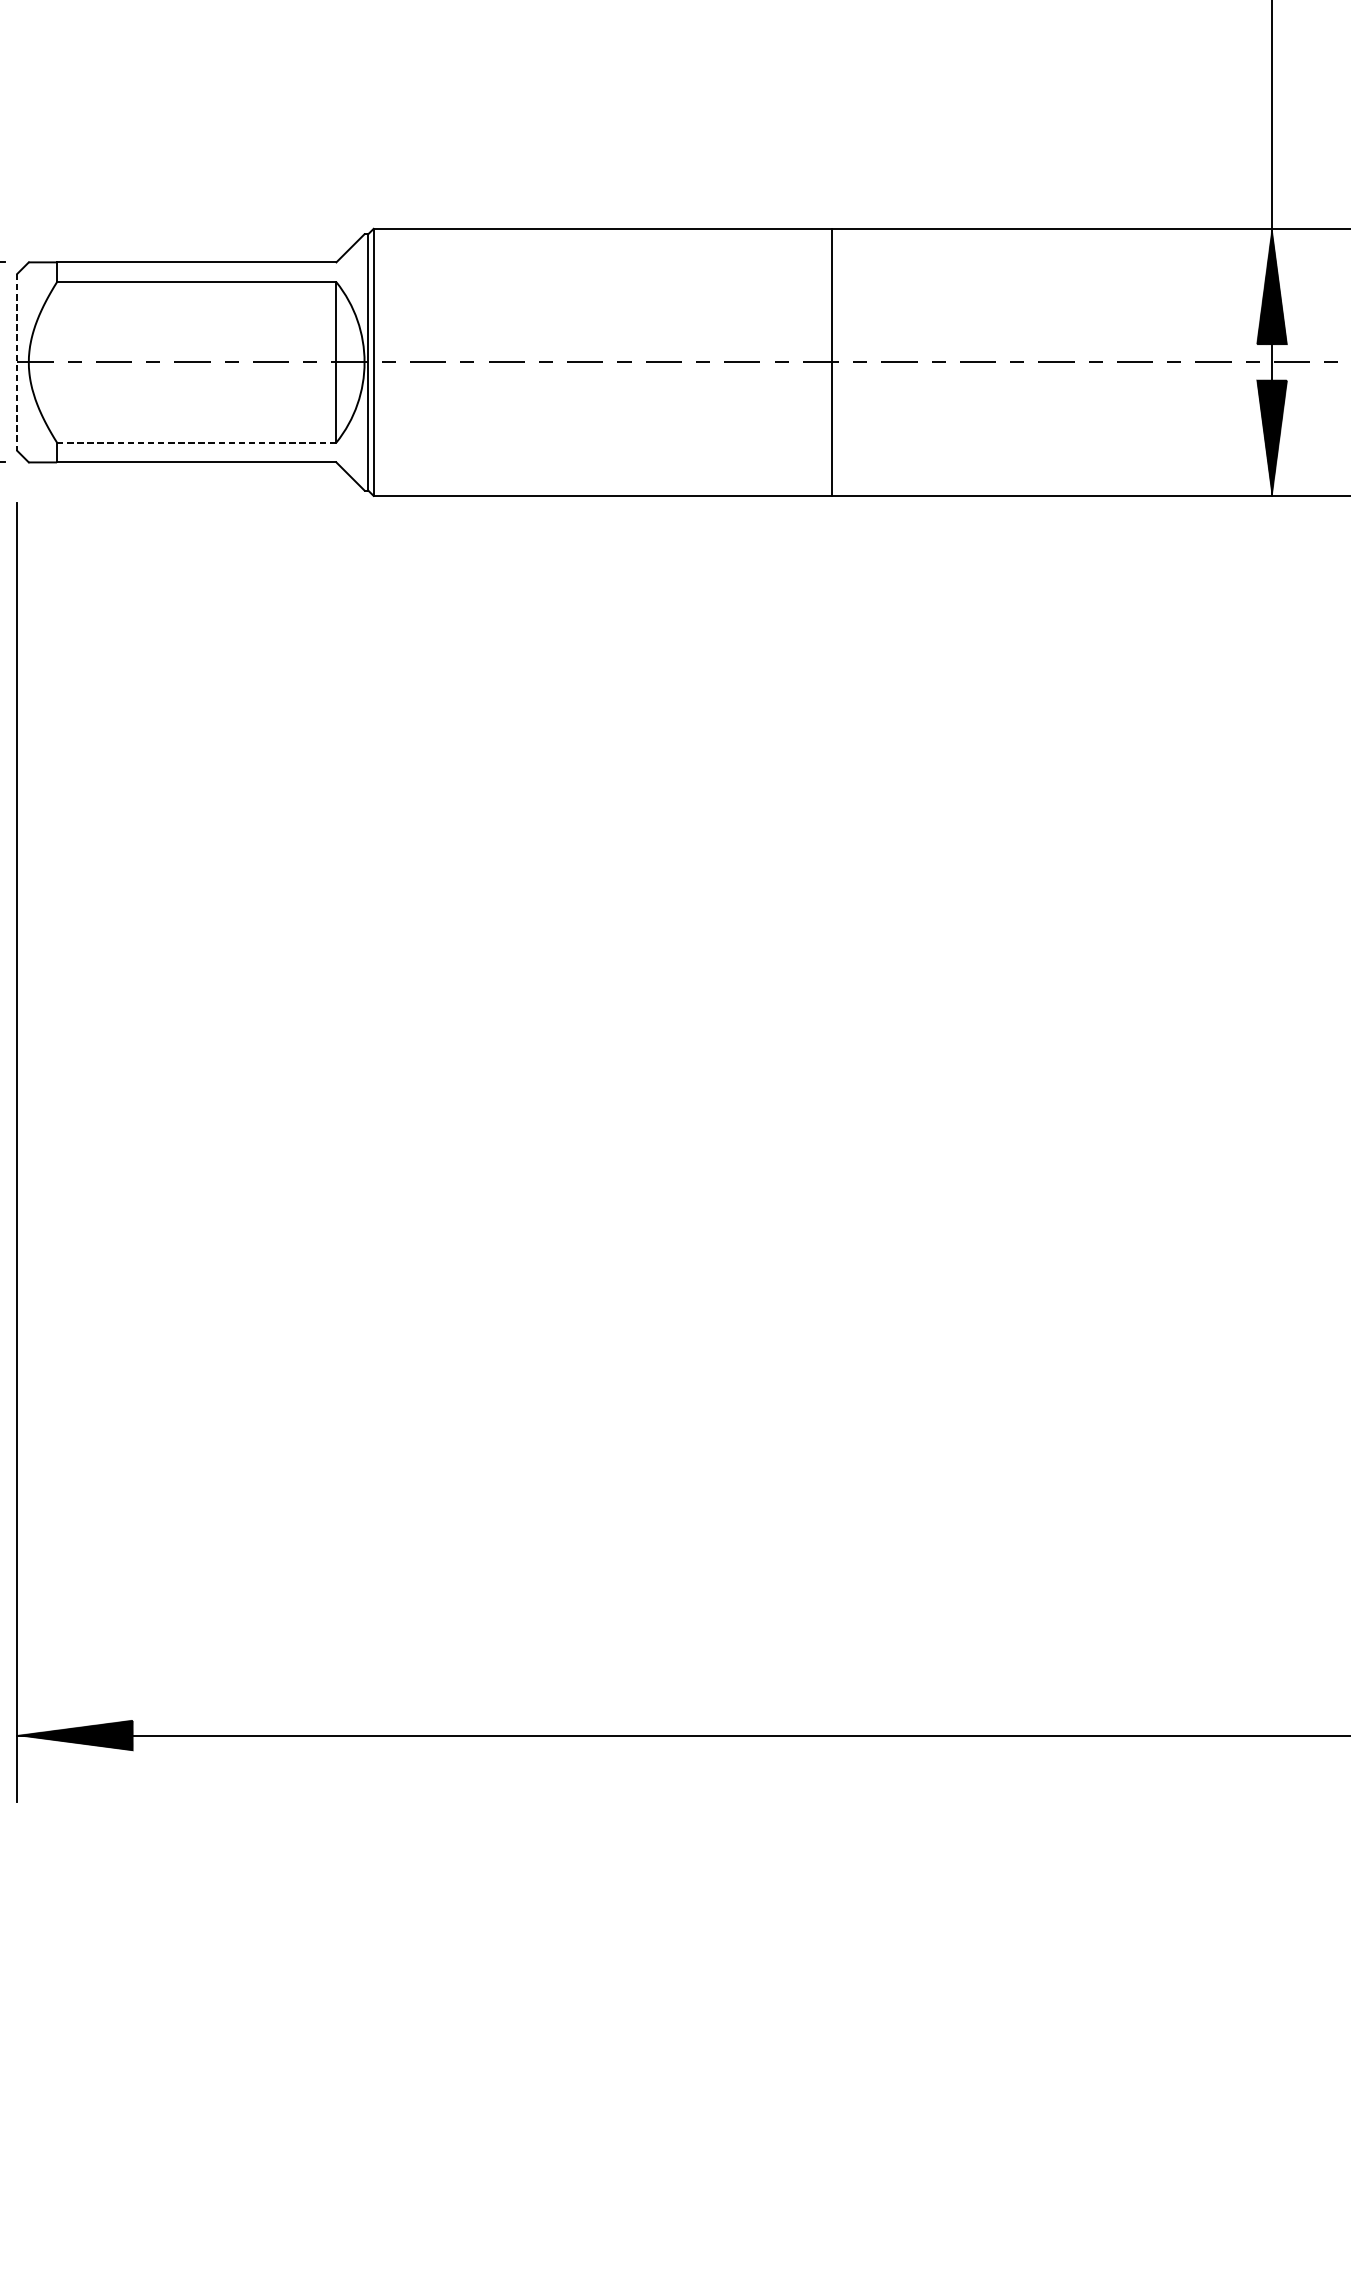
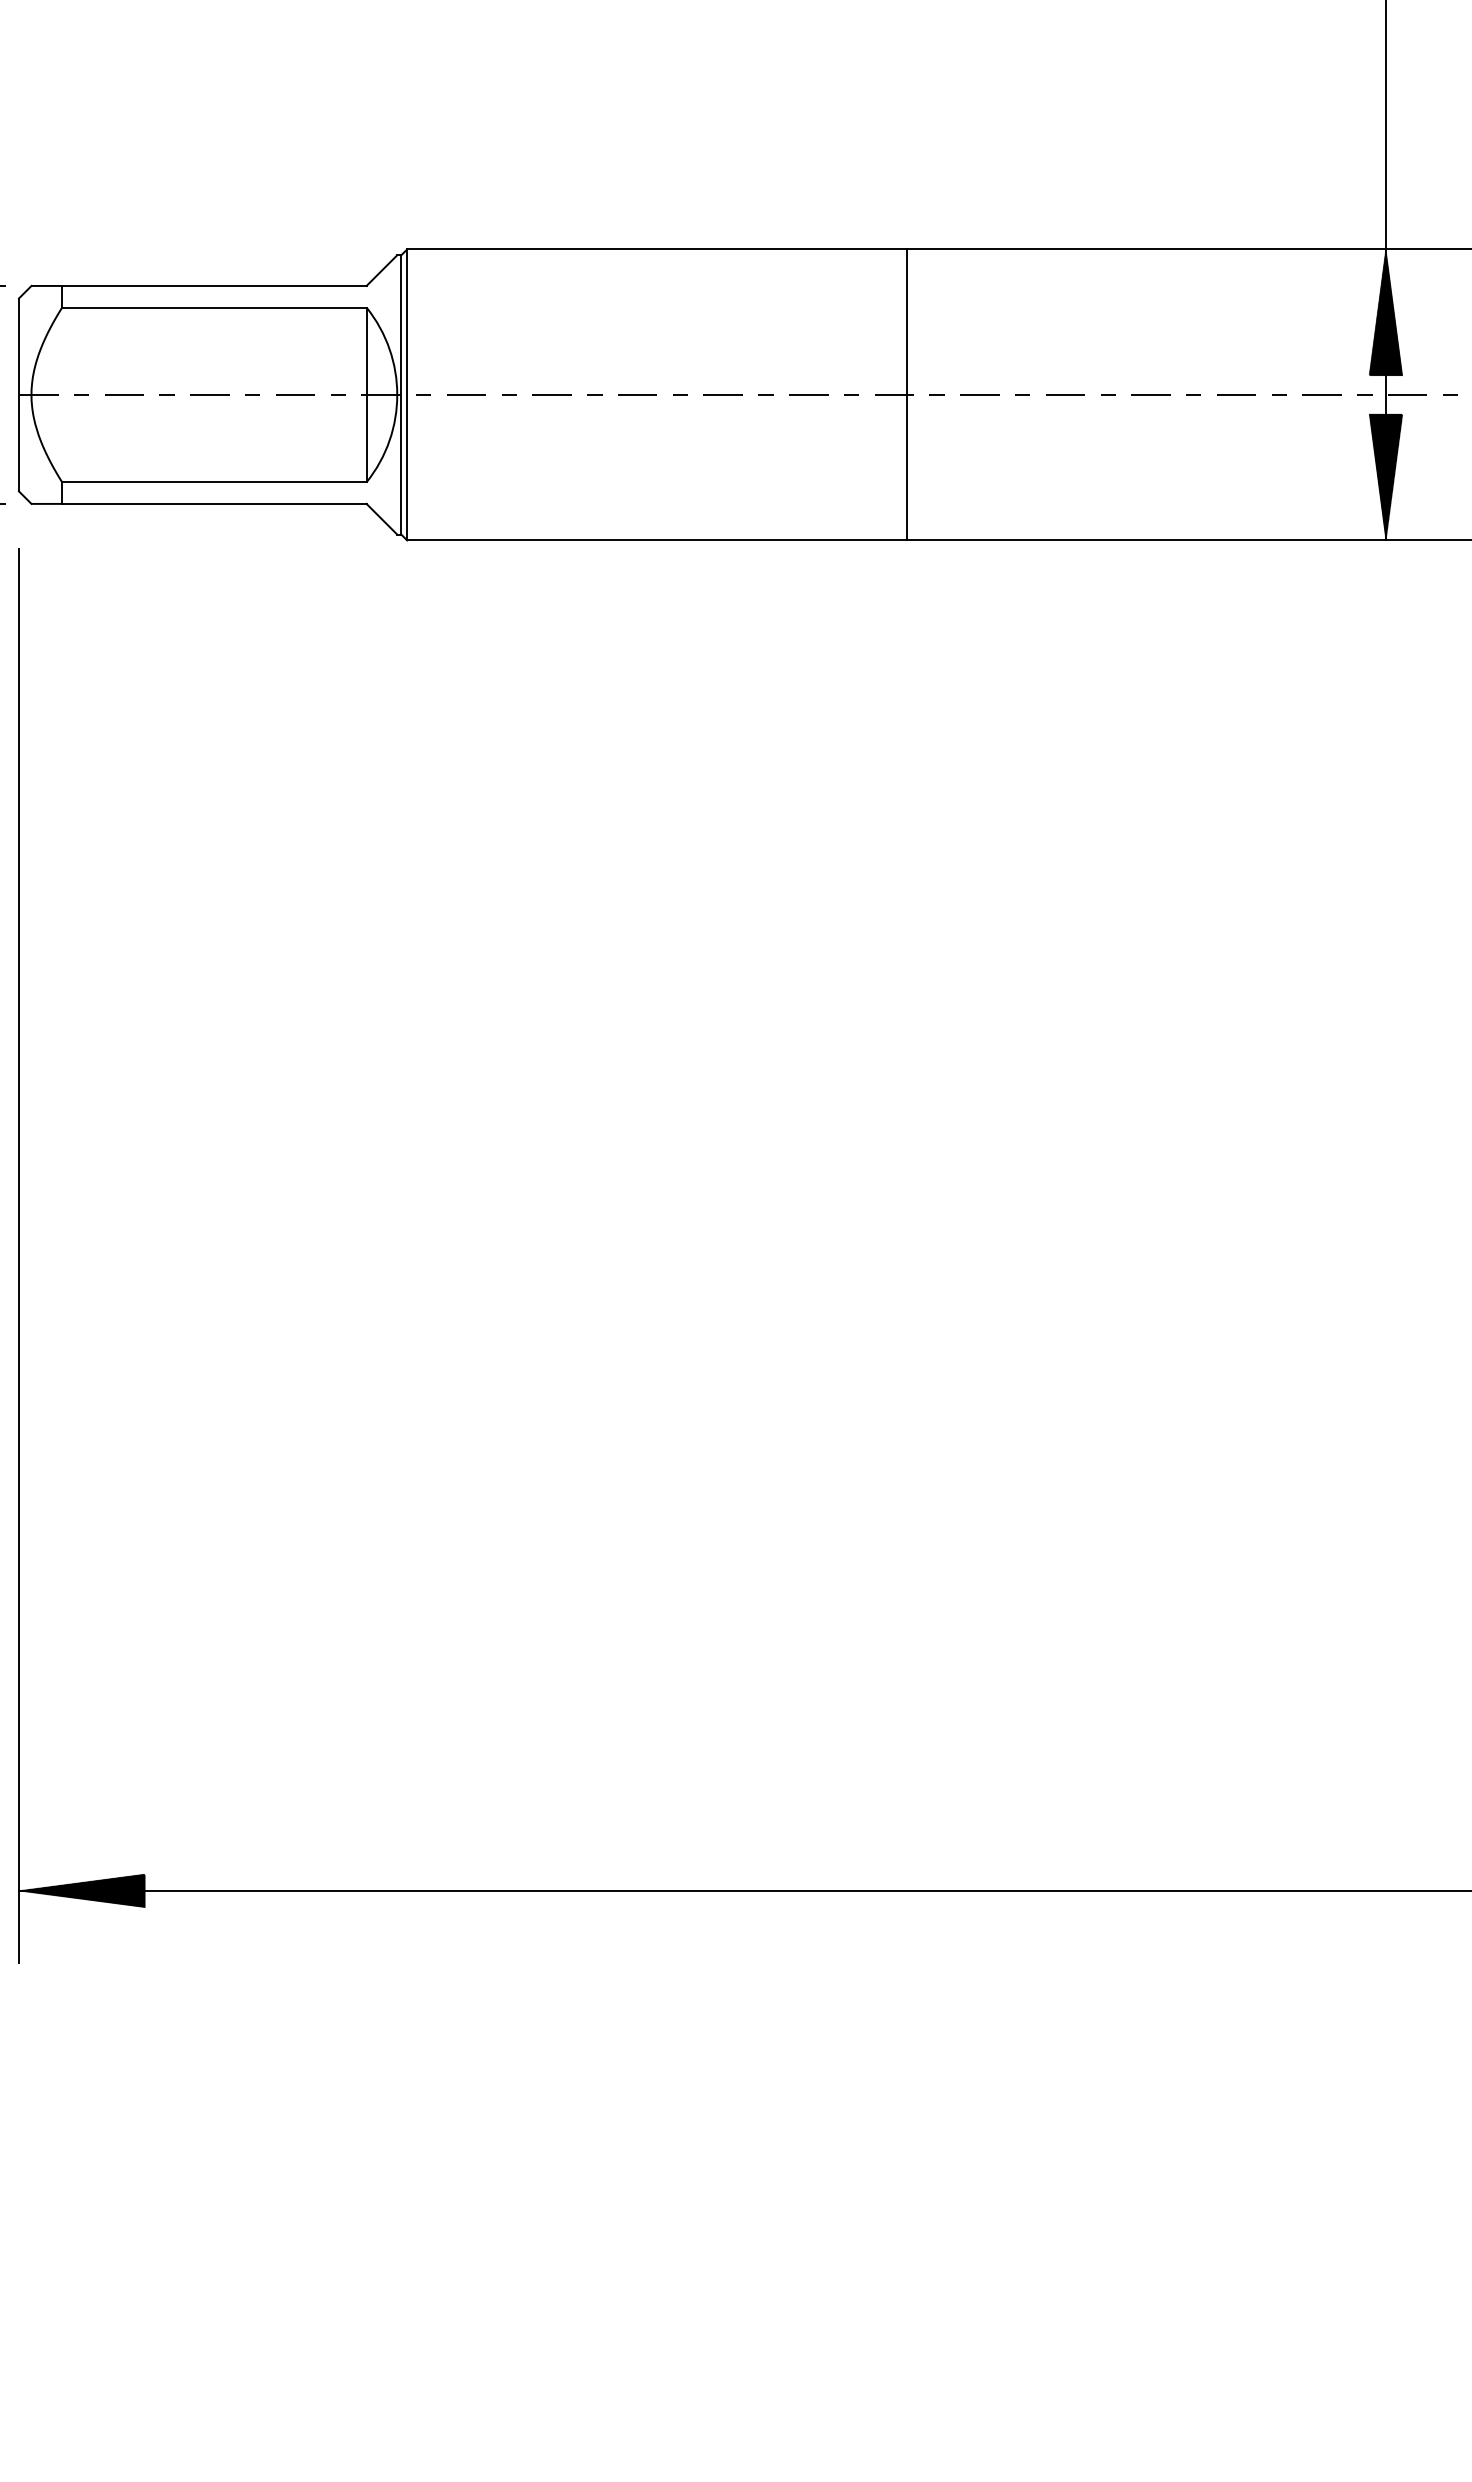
line: (16, 362) -> (18, 395), dashed -> solid
line: (196, 442) -> (214, 482), dashed -> solid

